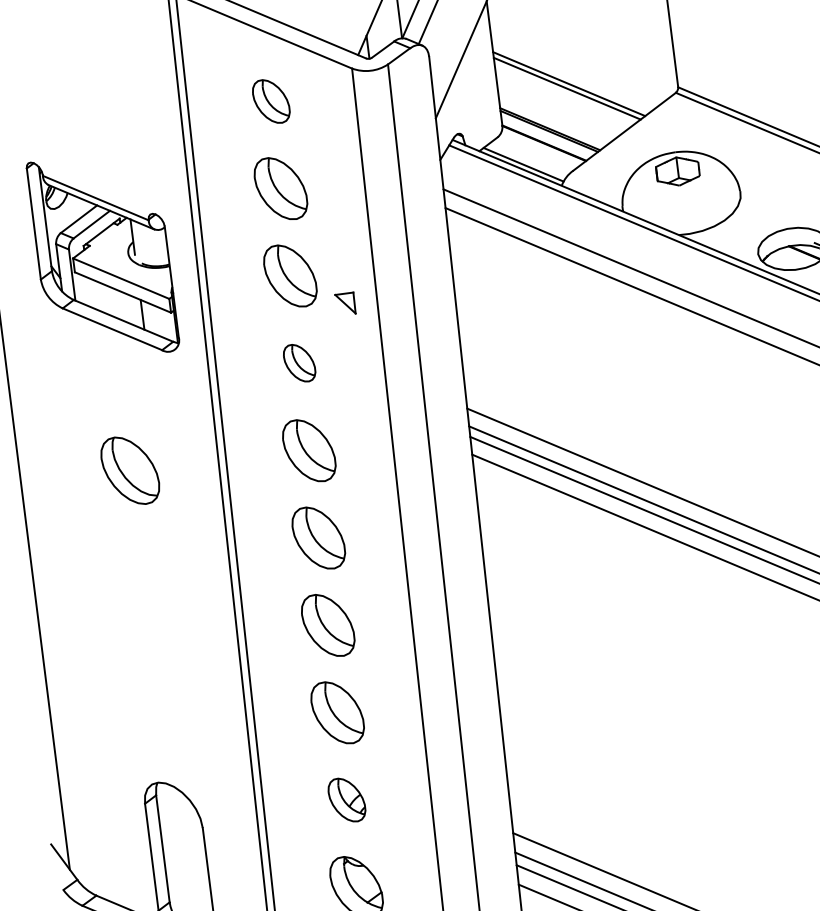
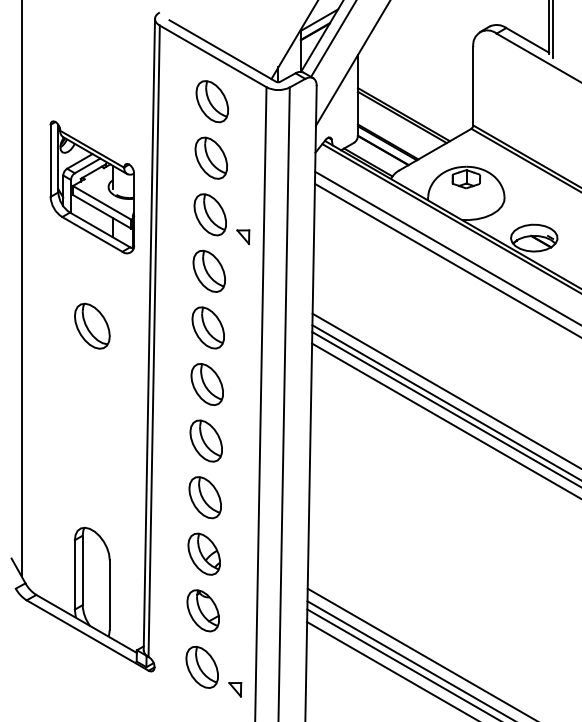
part: (270, 101) -> (211, 101), size x1.43
part: (298, 362) -> (208, 270), size x1.67
part: (345, 799) -> (203, 553), size x1.43

